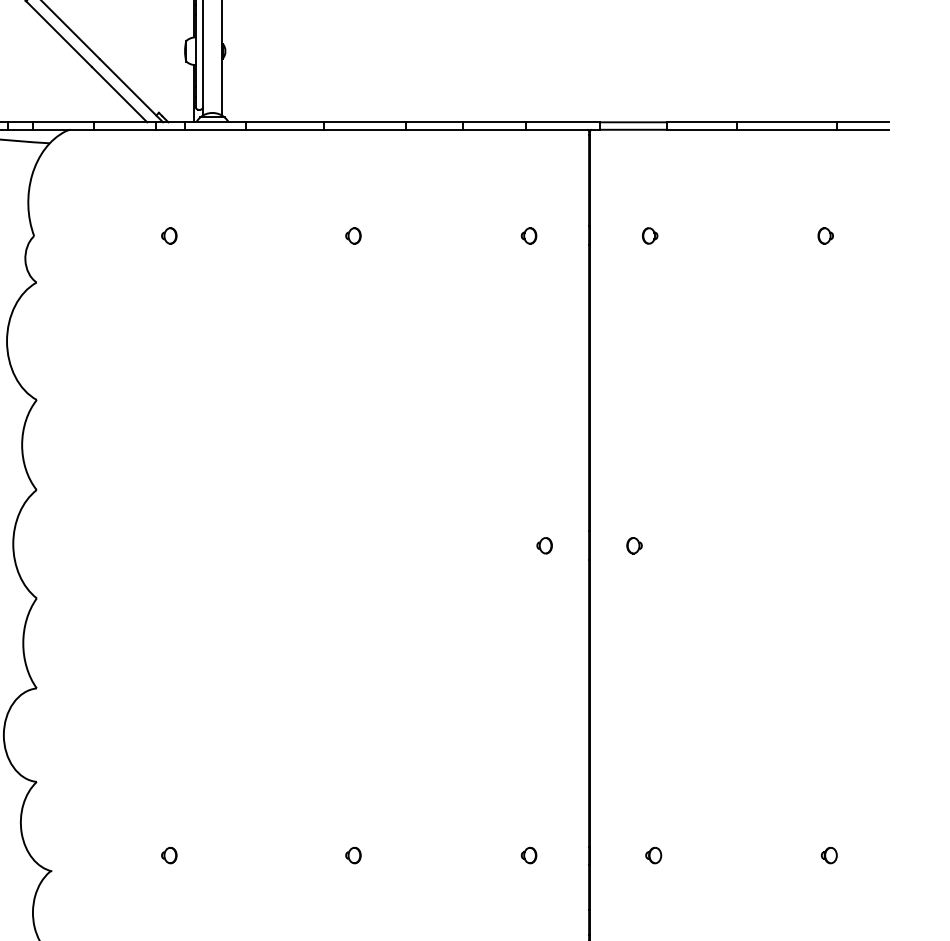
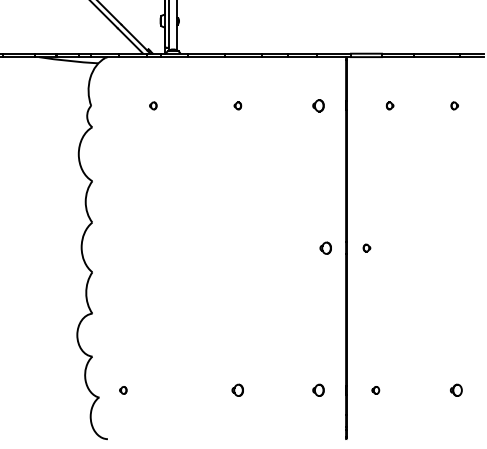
part: (529, 235) -> (318, 105), size x1.6
part: (650, 235) -> (390, 105), moved
part: (544, 544) -> (325, 247), size x1.6
part: (169, 855) -> (123, 390), moved
part: (352, 855) -> (237, 390), size x1.6
part: (529, 855) -> (318, 390), size x1.6
part: (829, 855) -> (456, 390), size x1.6

